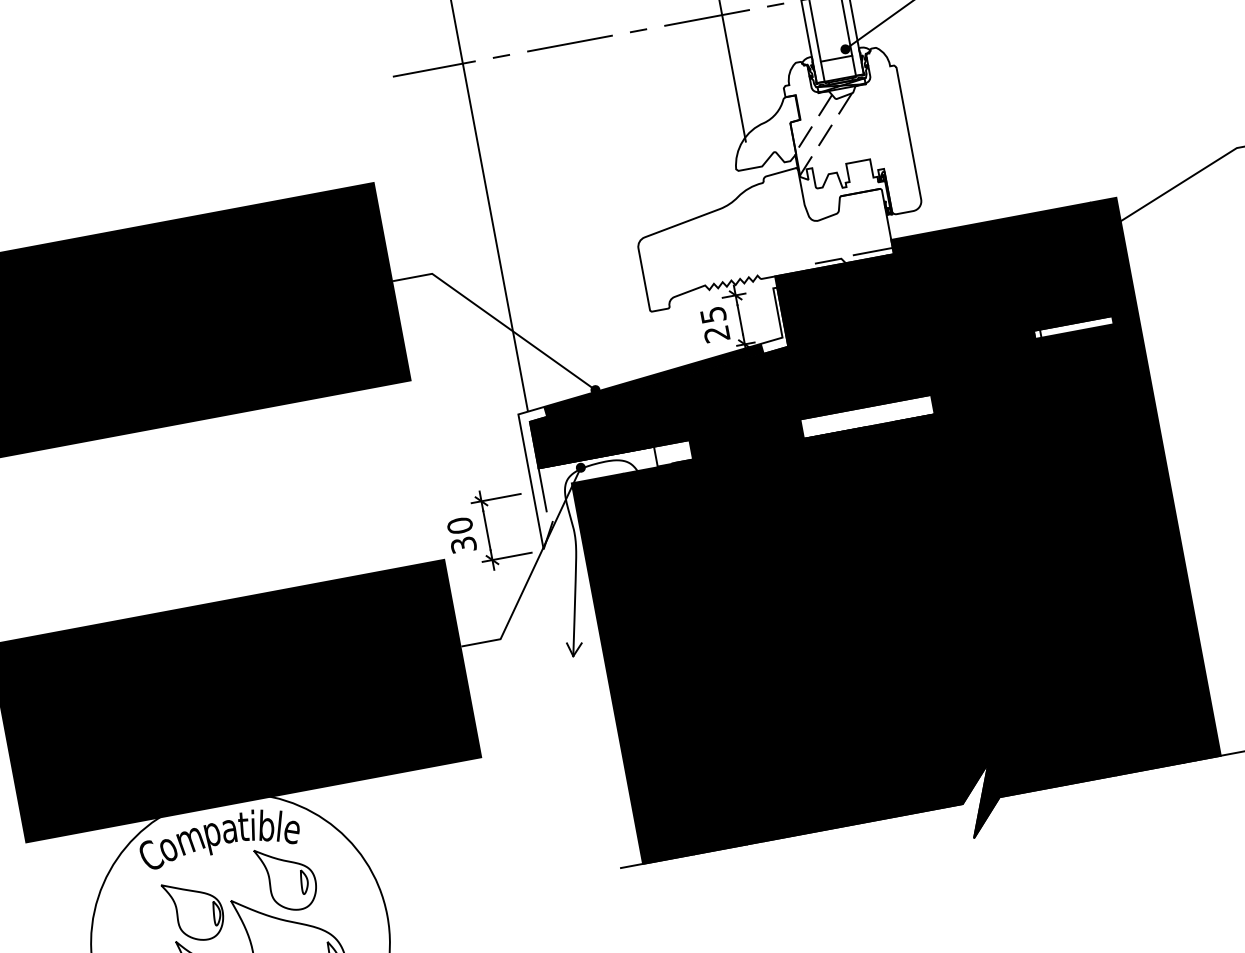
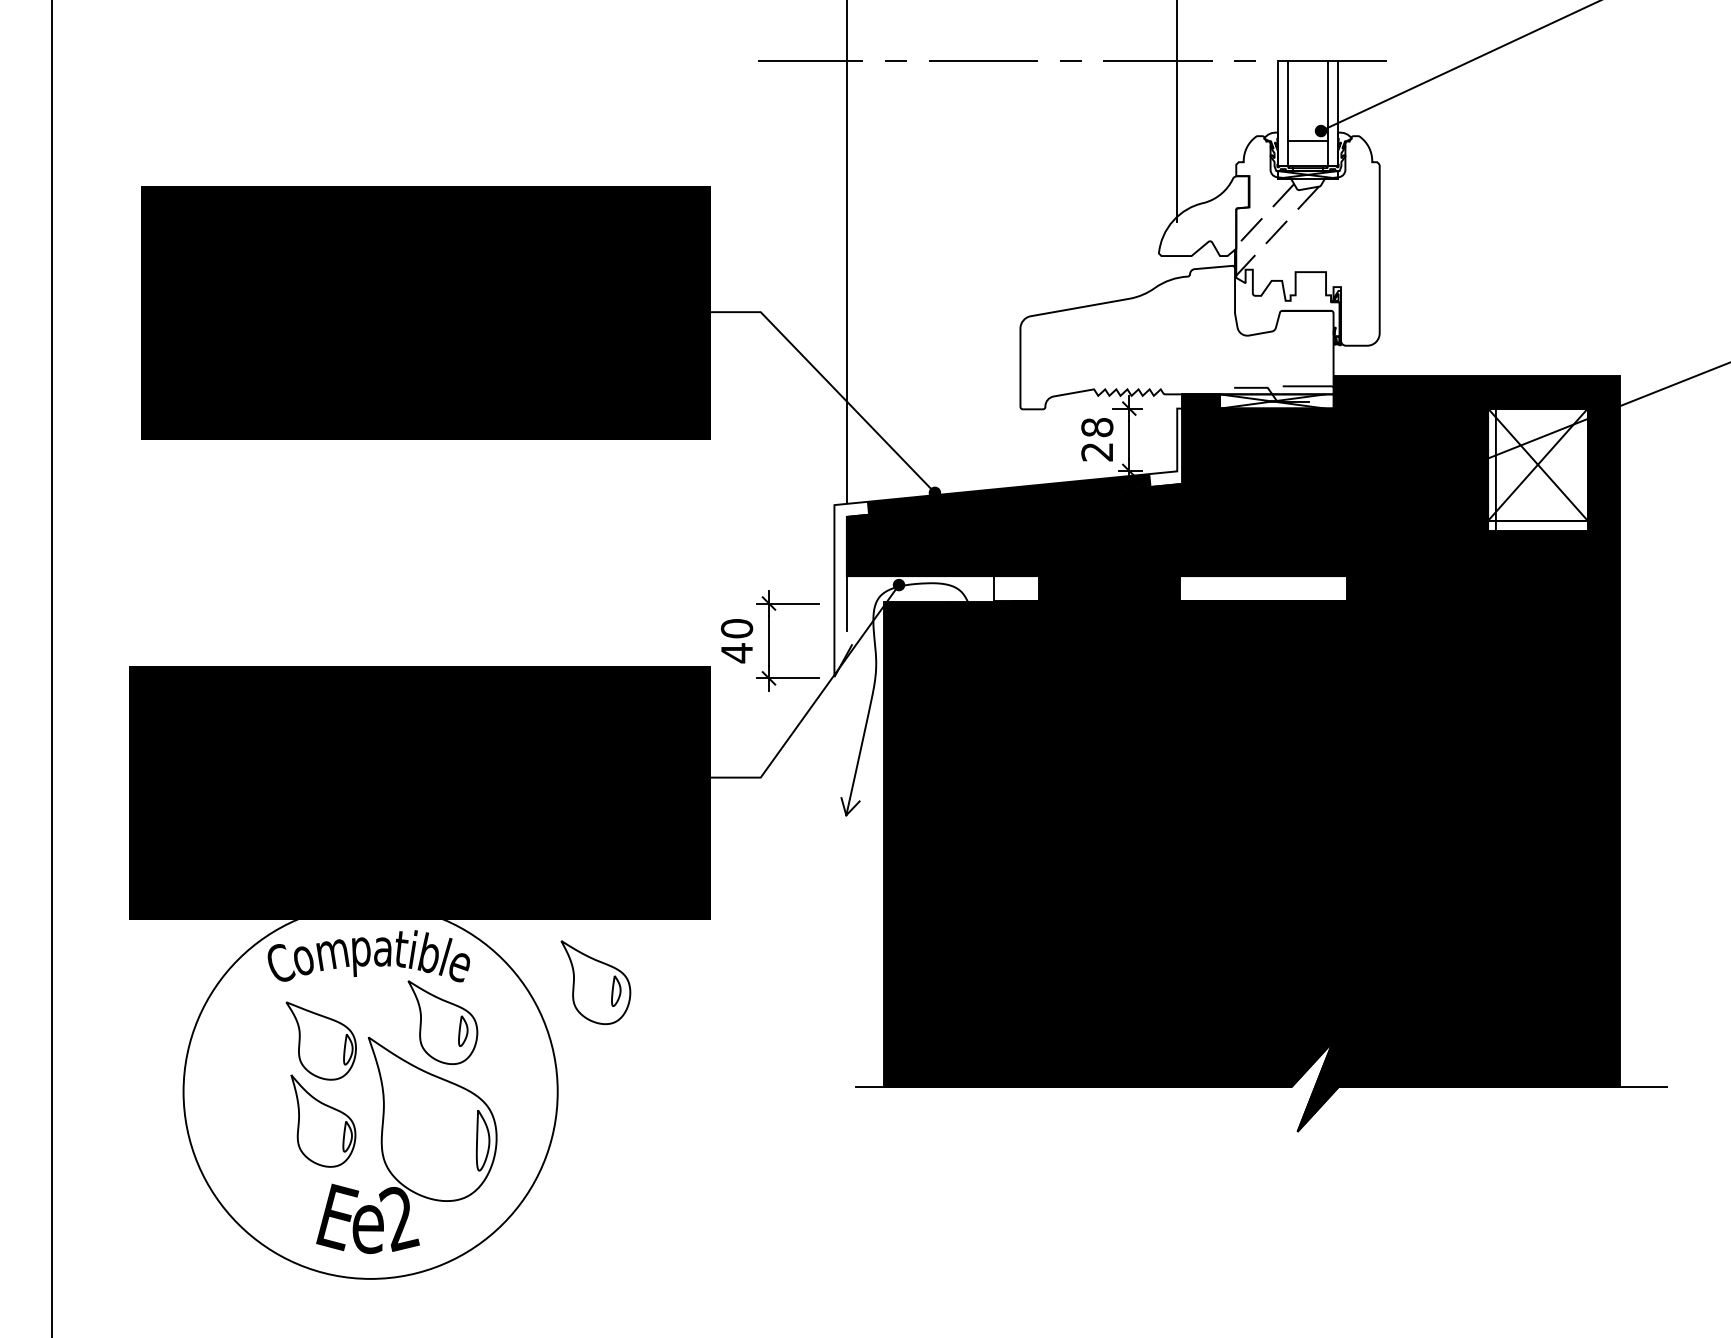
fill: (850, 268) -> (1276, 401), removed
fill: (1064, 279) -> (1537, 464), removed
text: (713, 314) -> (1097, 427), 25 -> 28
text: (463, 545) -> (736, 653), 30 -> 40
part: (400, 824) -> (595, 982), added

